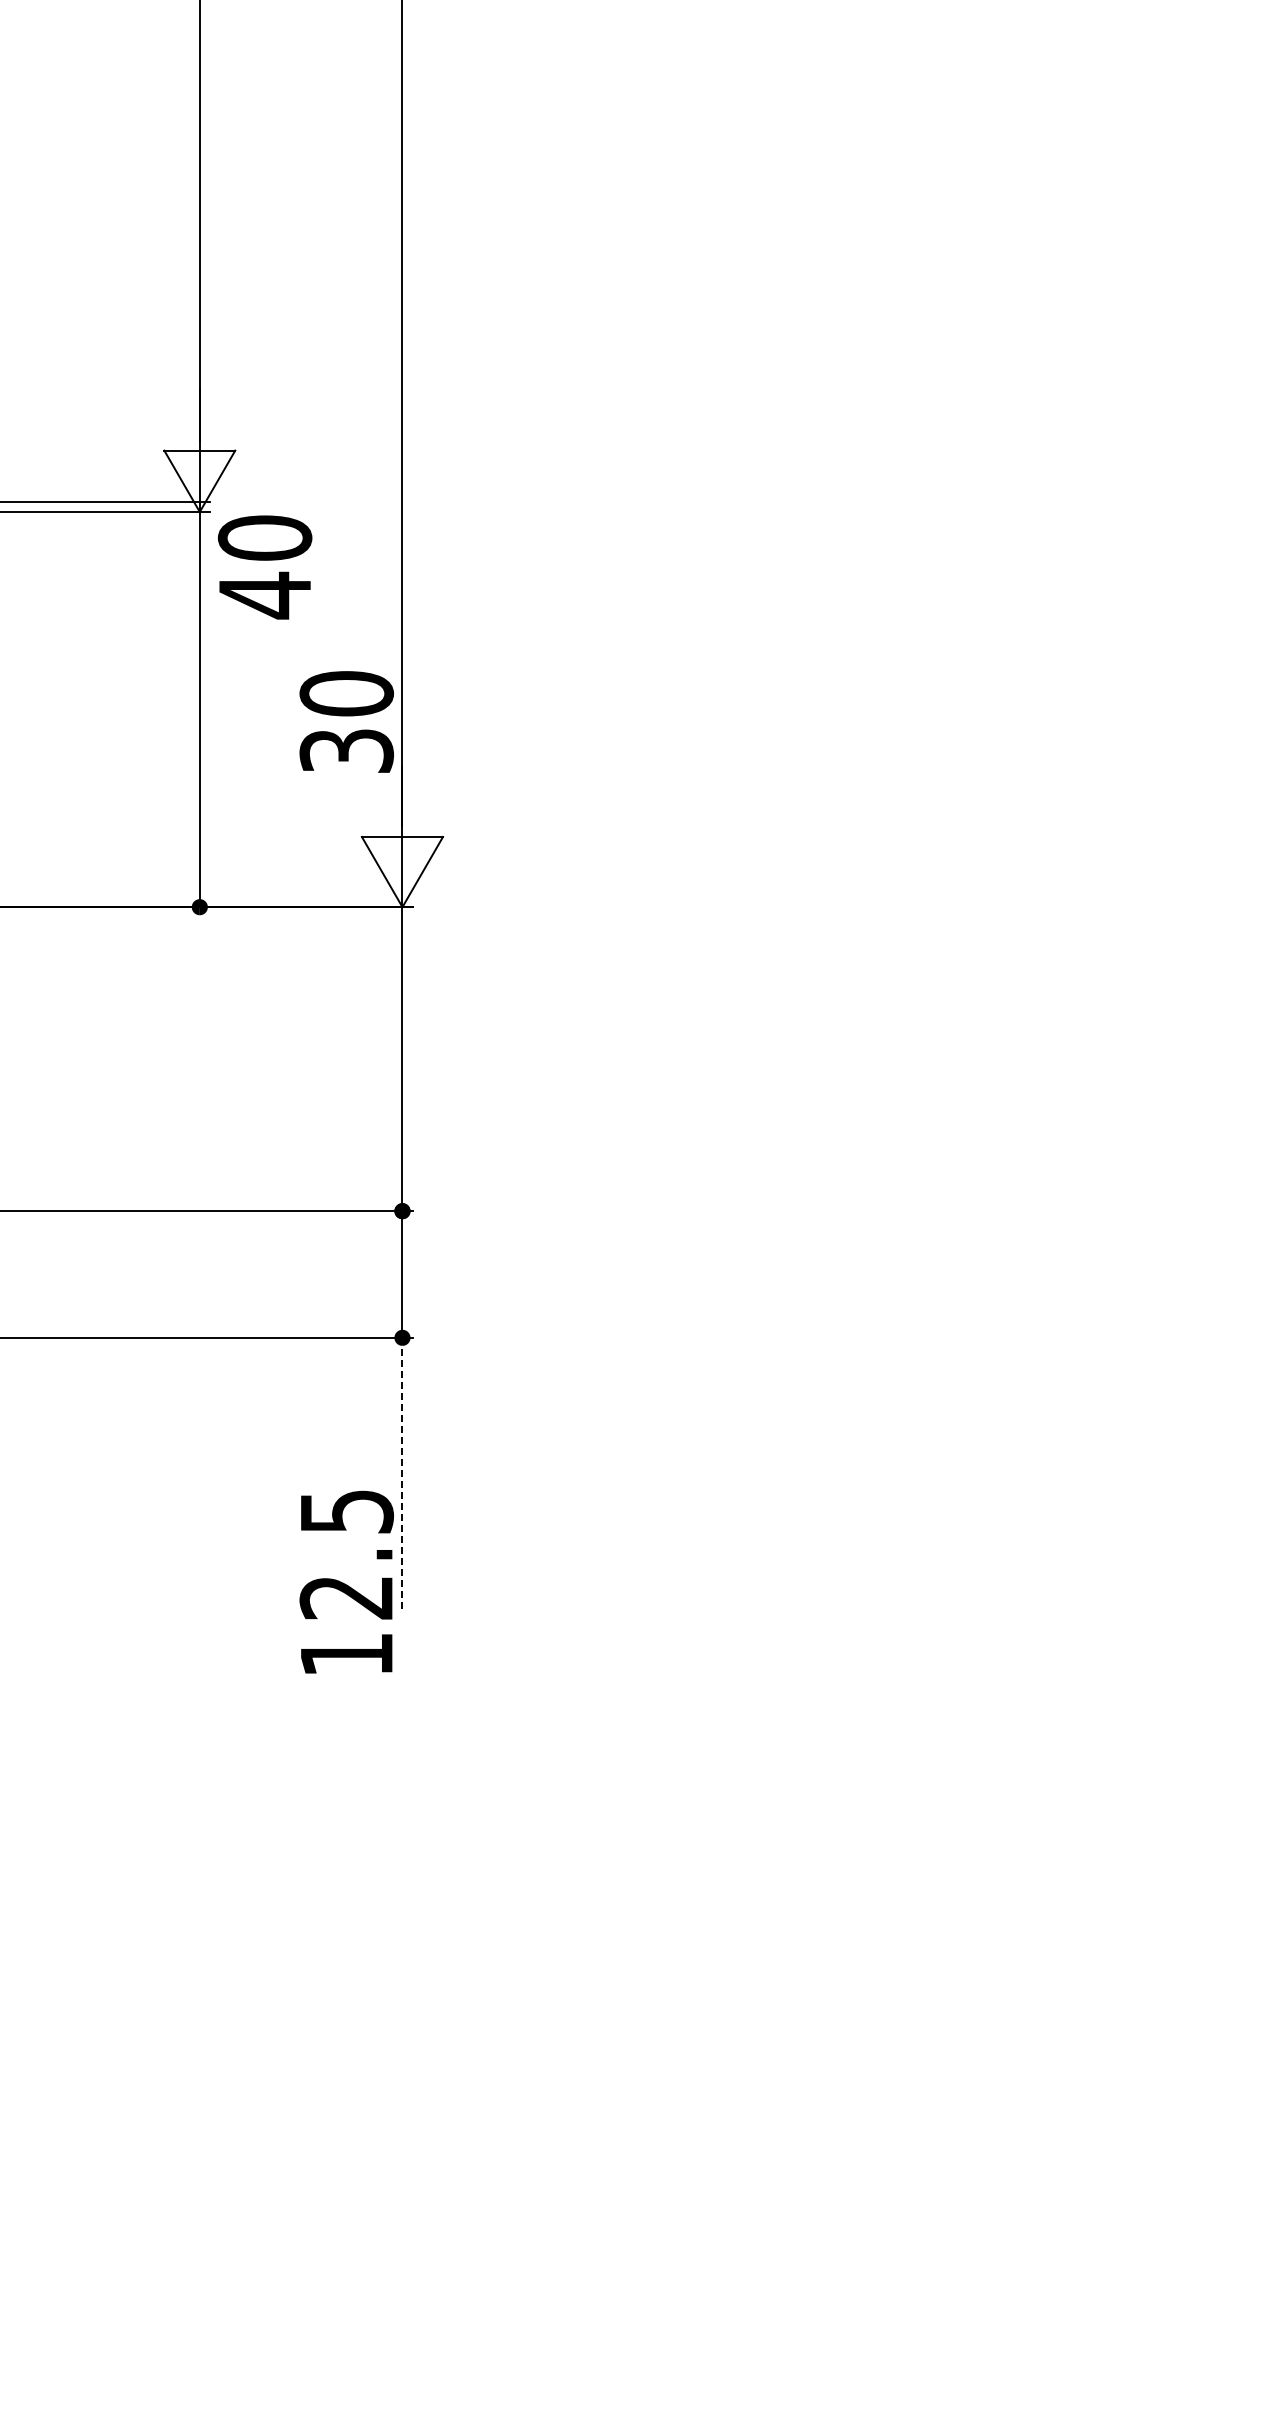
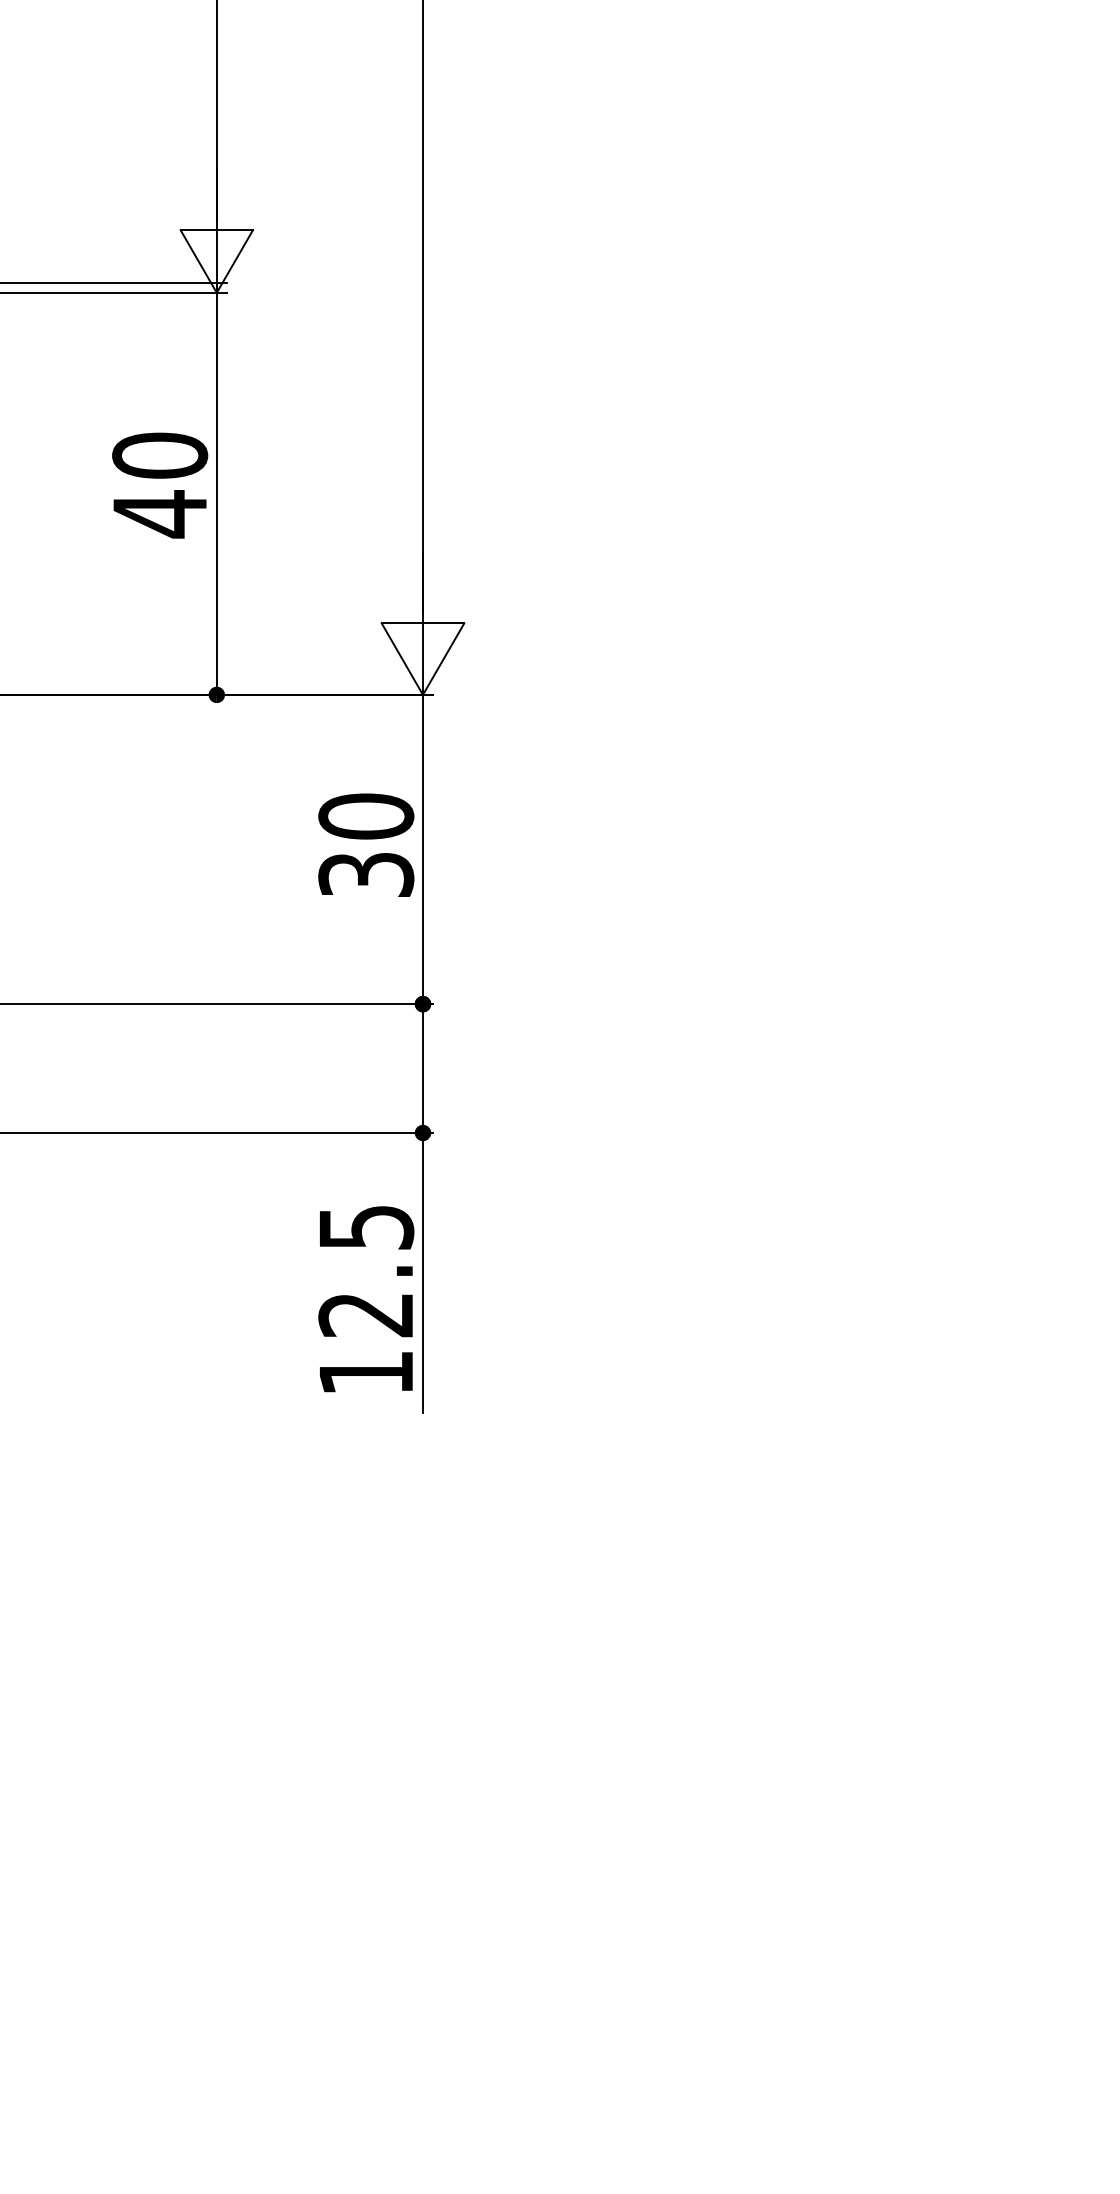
text: (264, 567) -> (159, 485), moved
text: (346, 721) -> (366, 844), moved
line: (402, 1475) -> (423, 1273), dashed -> solid
text: (346, 1581) -> (366, 1298), moved

